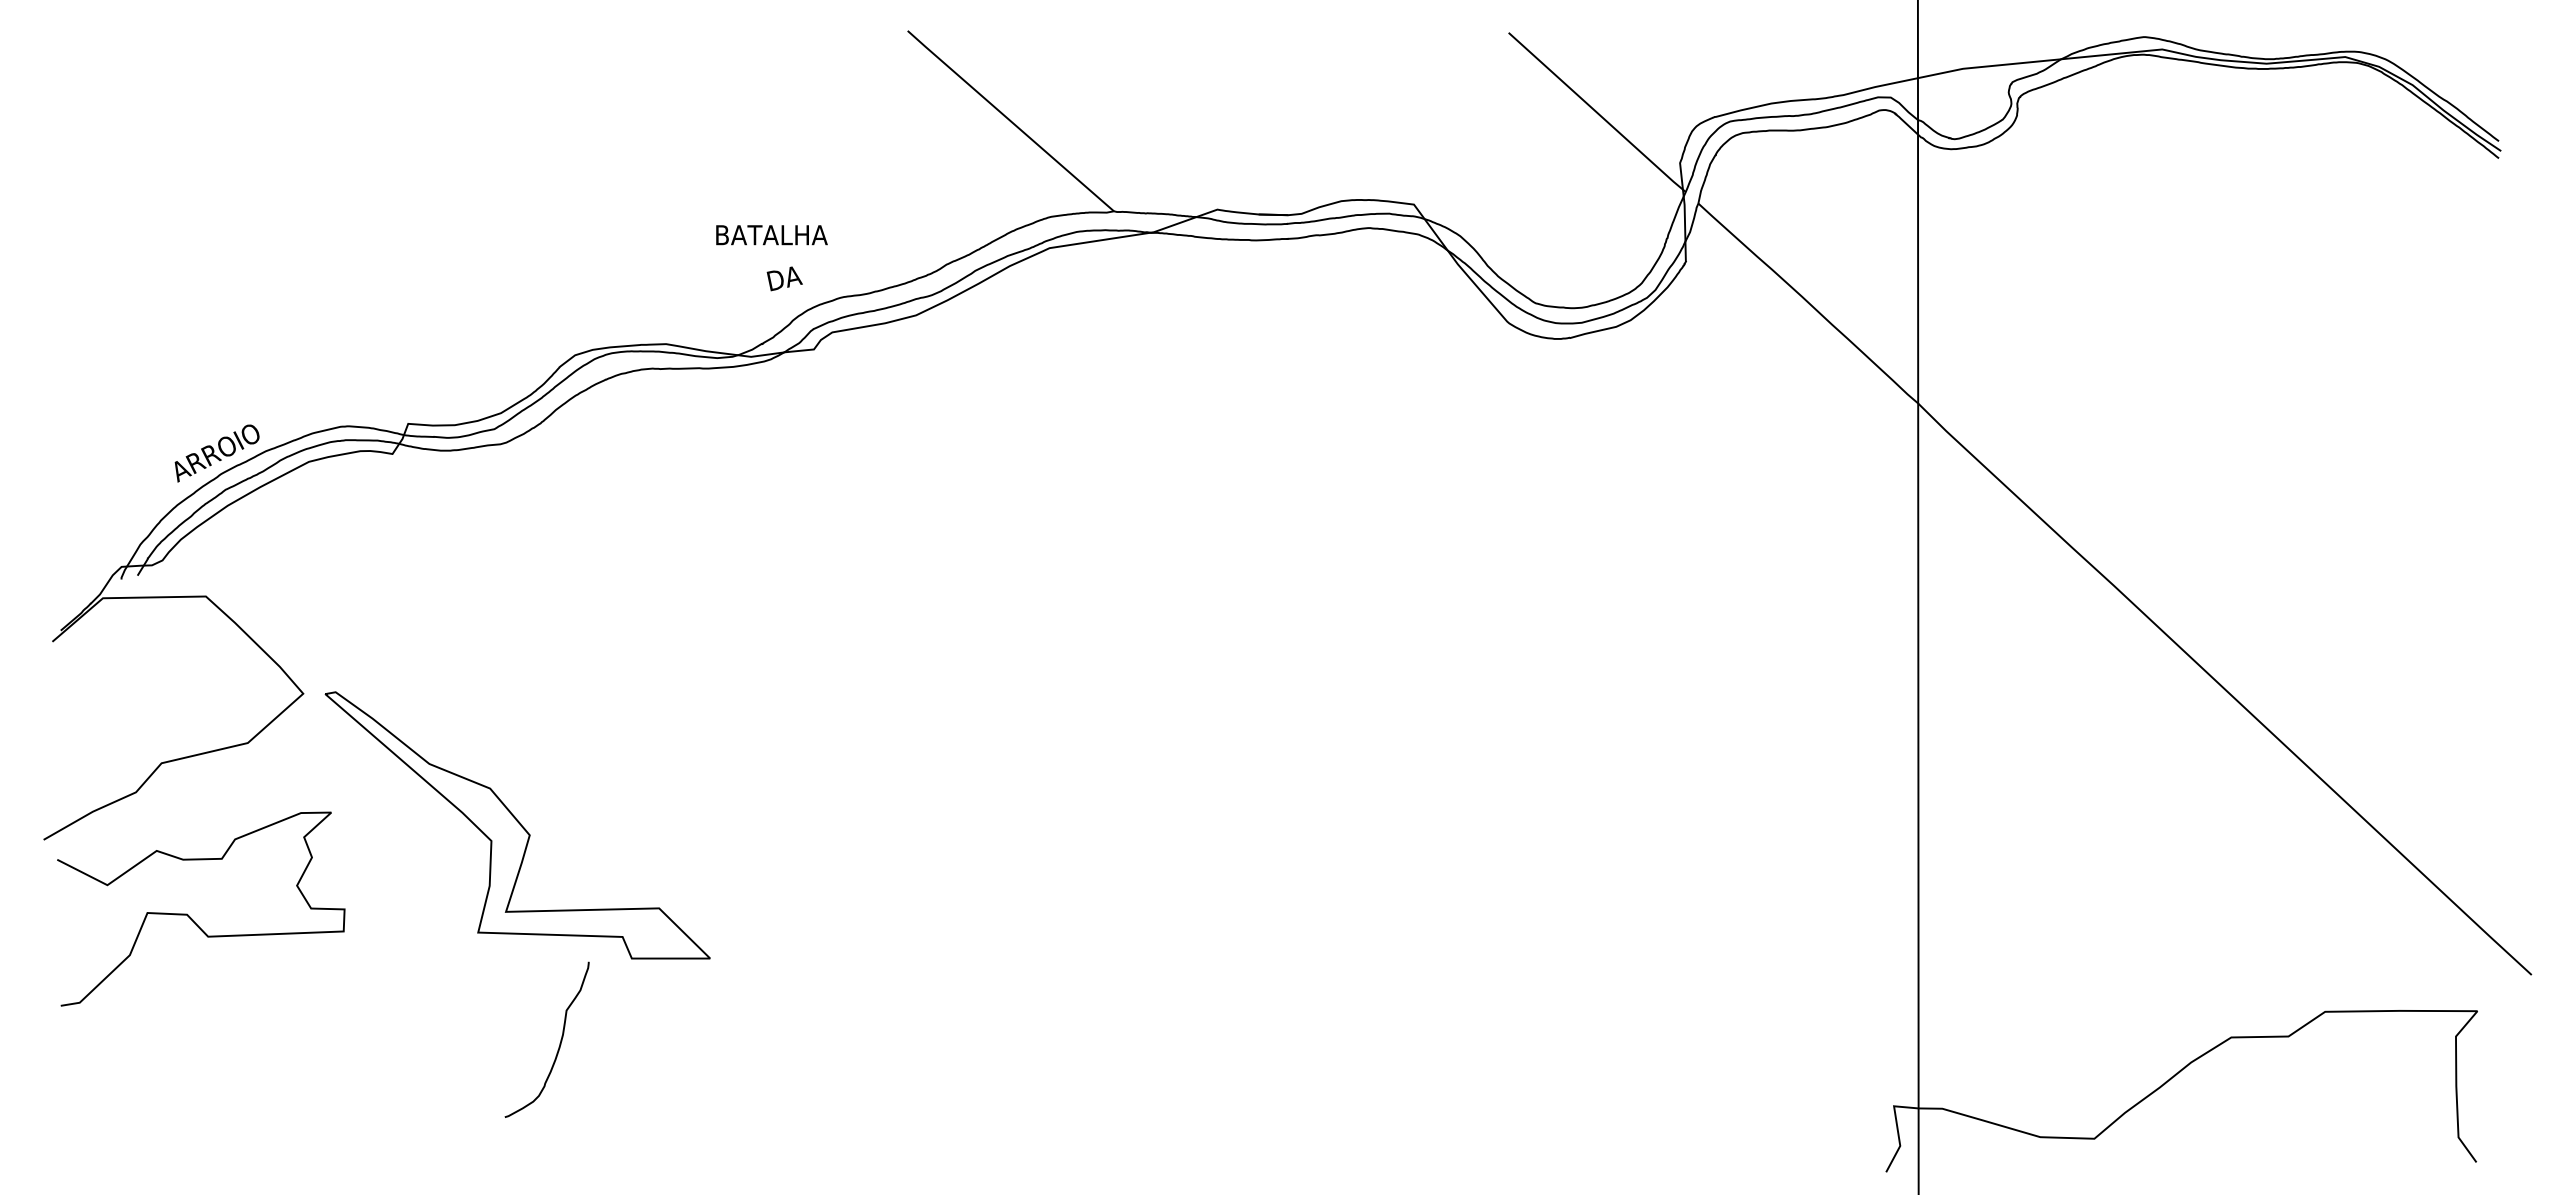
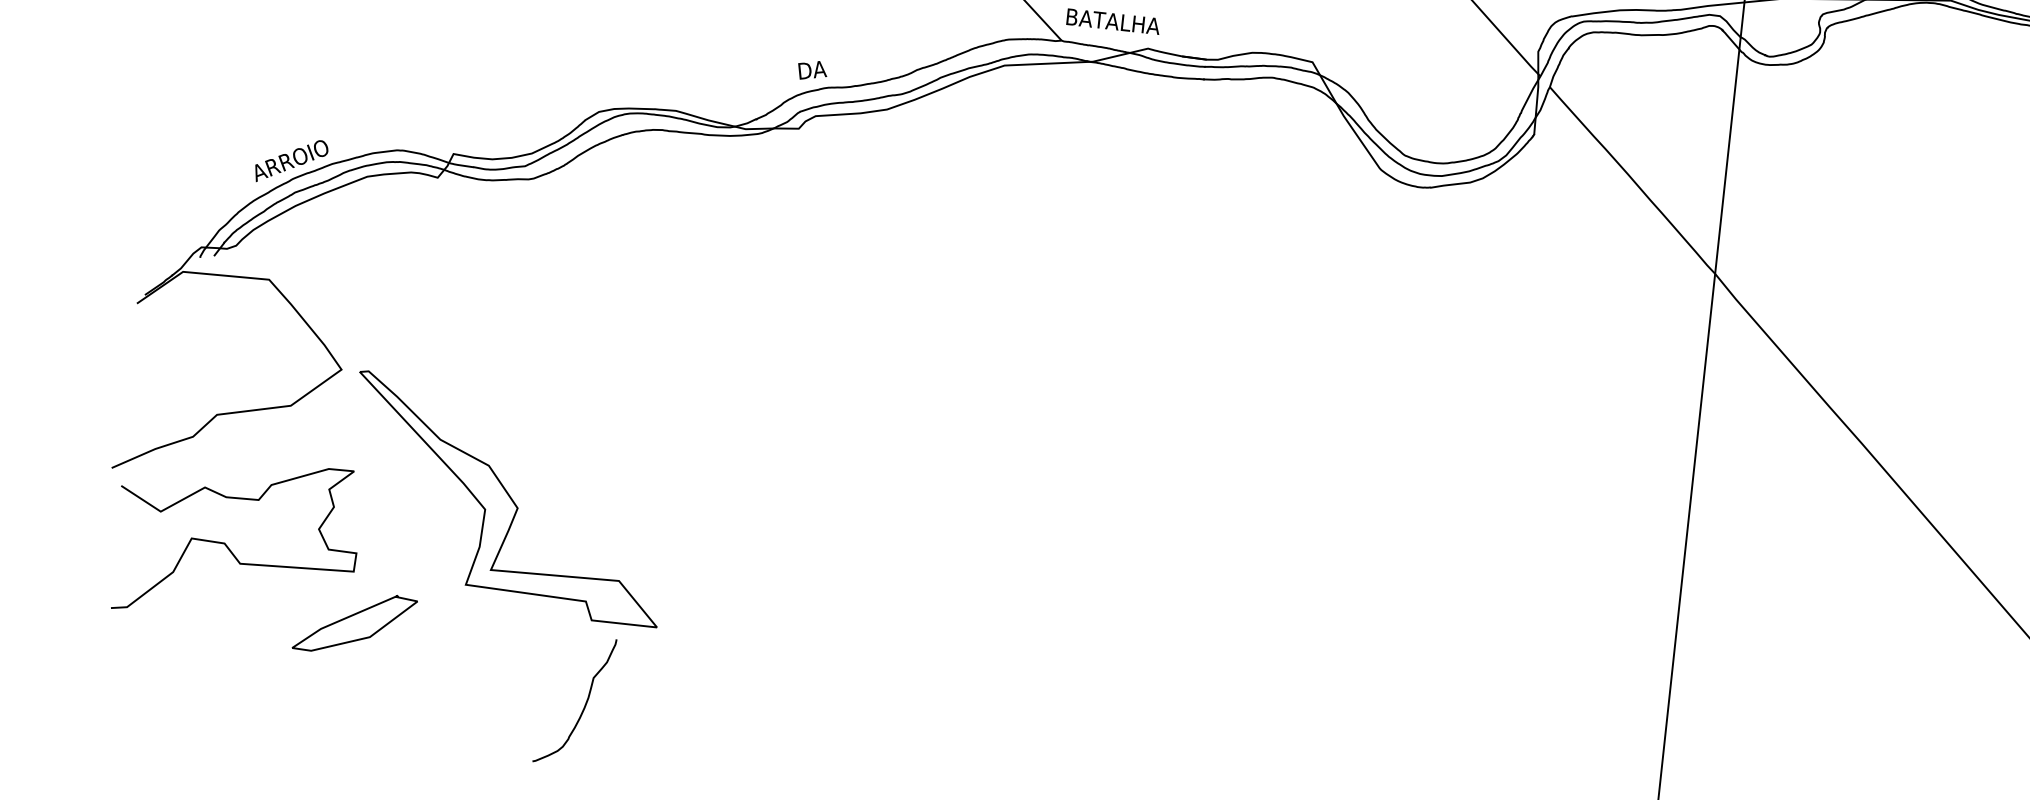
text: (771, 235) -> (1113, 21), moved
text: (784, 278) -> (812, 70), moved
part: (351, 992) -> (354, 623), added
curve: (559, 1043) -> (584, 704), moved

